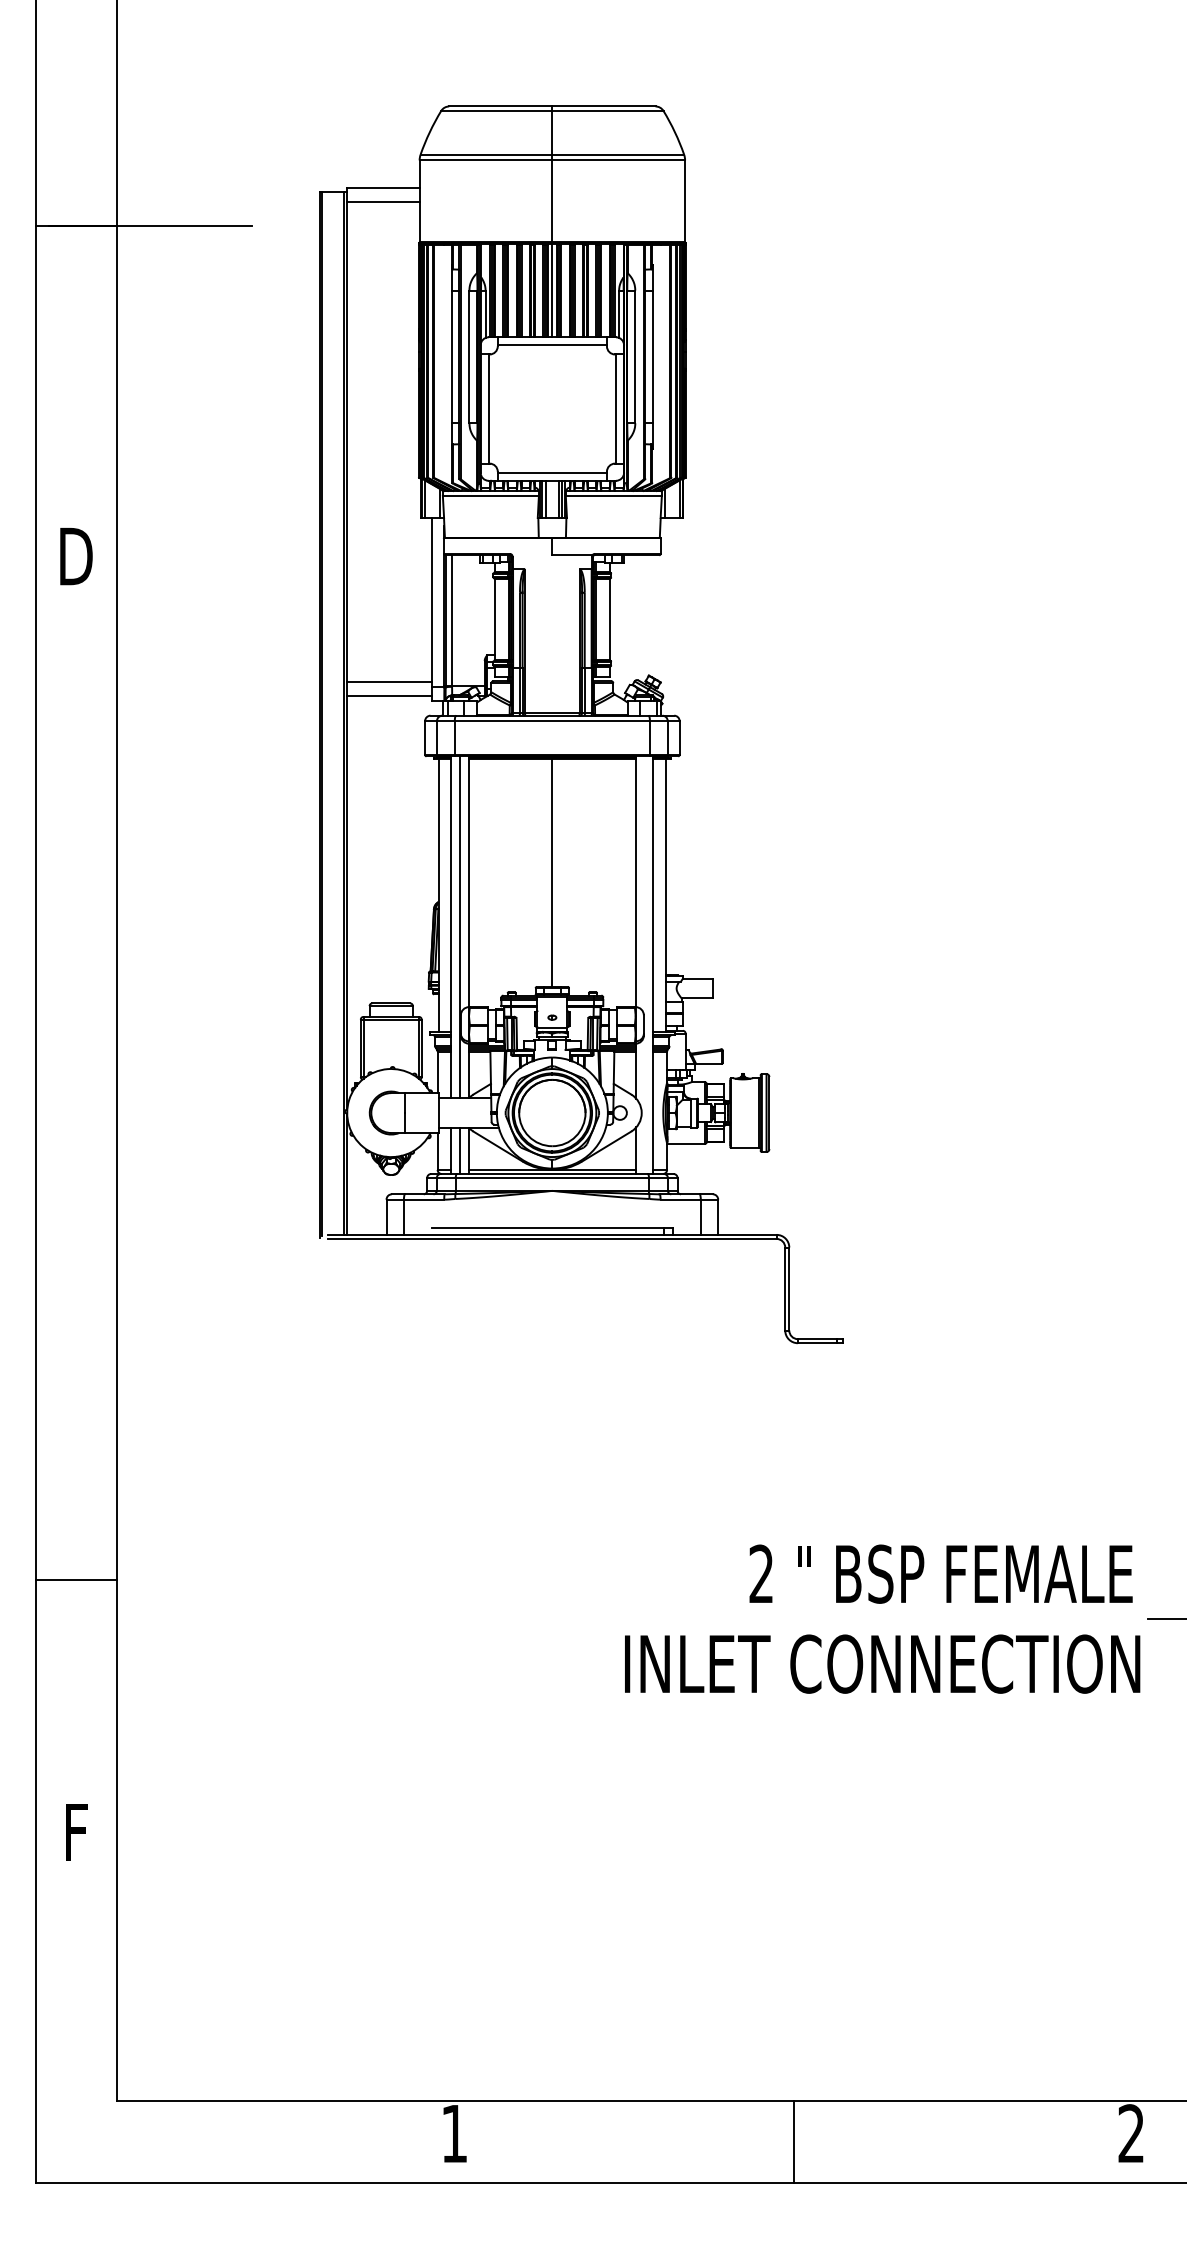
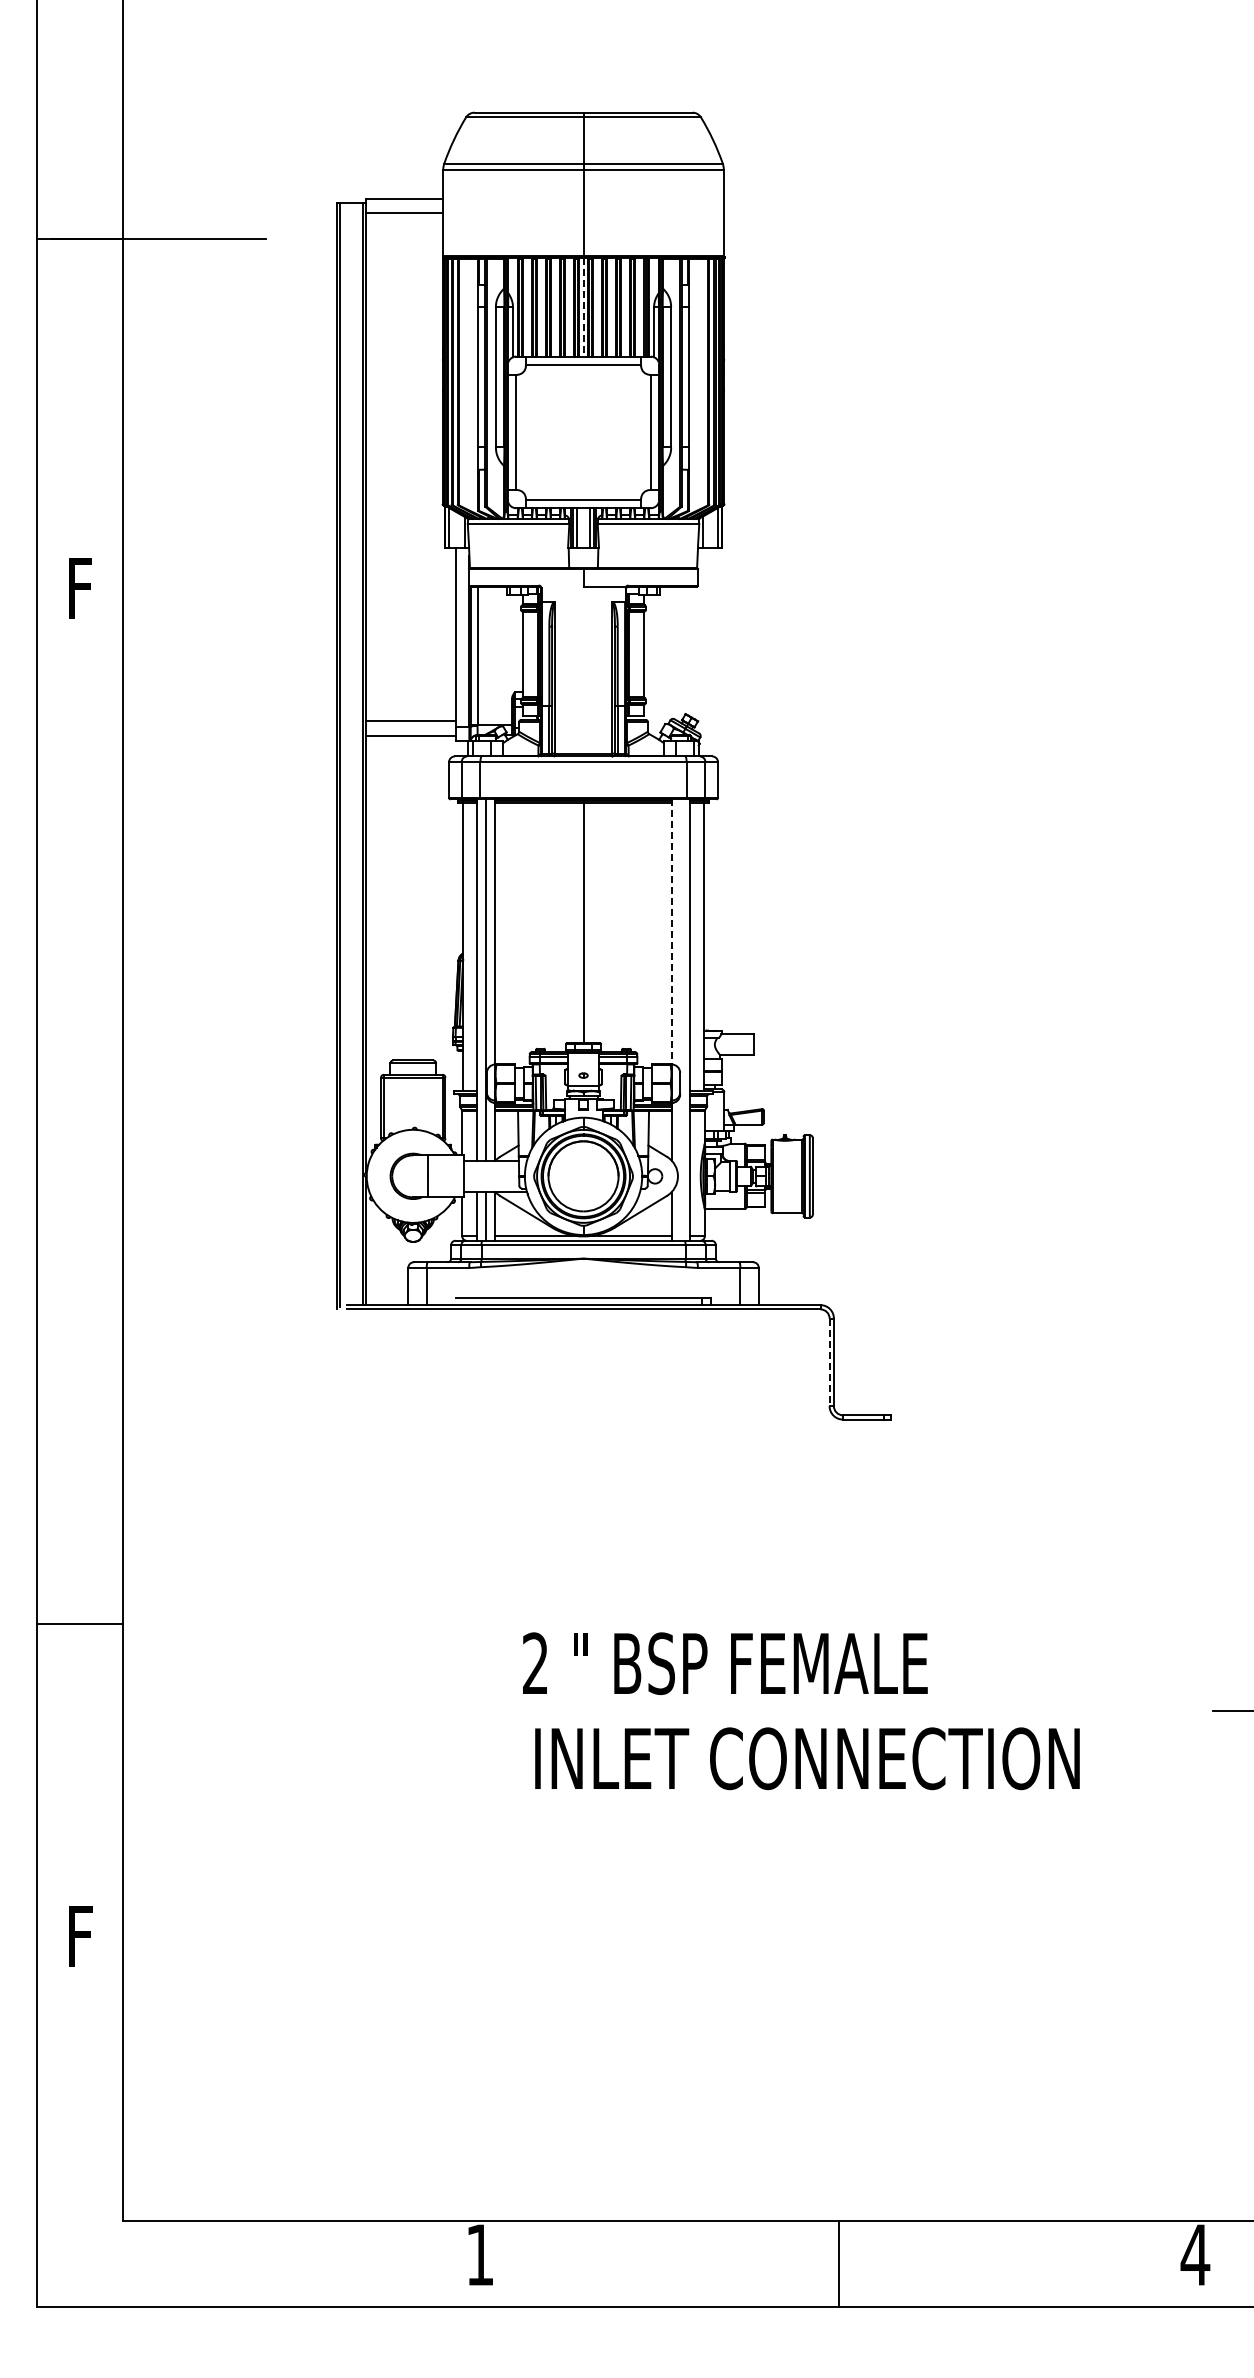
line: (552, 290) -> (583, 307), solid -> dashed
text: (76, 556) -> (80, 588), D -> F
line: (636, 881) -> (672, 931), solid -> dashed
line: (785, 1289) -> (829, 1362), solid -> dashed
text: (941, 1574) -> (725, 1663), moved
line: (76, 1580) -> (80, 1624), moved
text: (882, 1663) -> (807, 1758), moved
text: (1131, 2133) -> (1195, 2254), 2 -> 4

